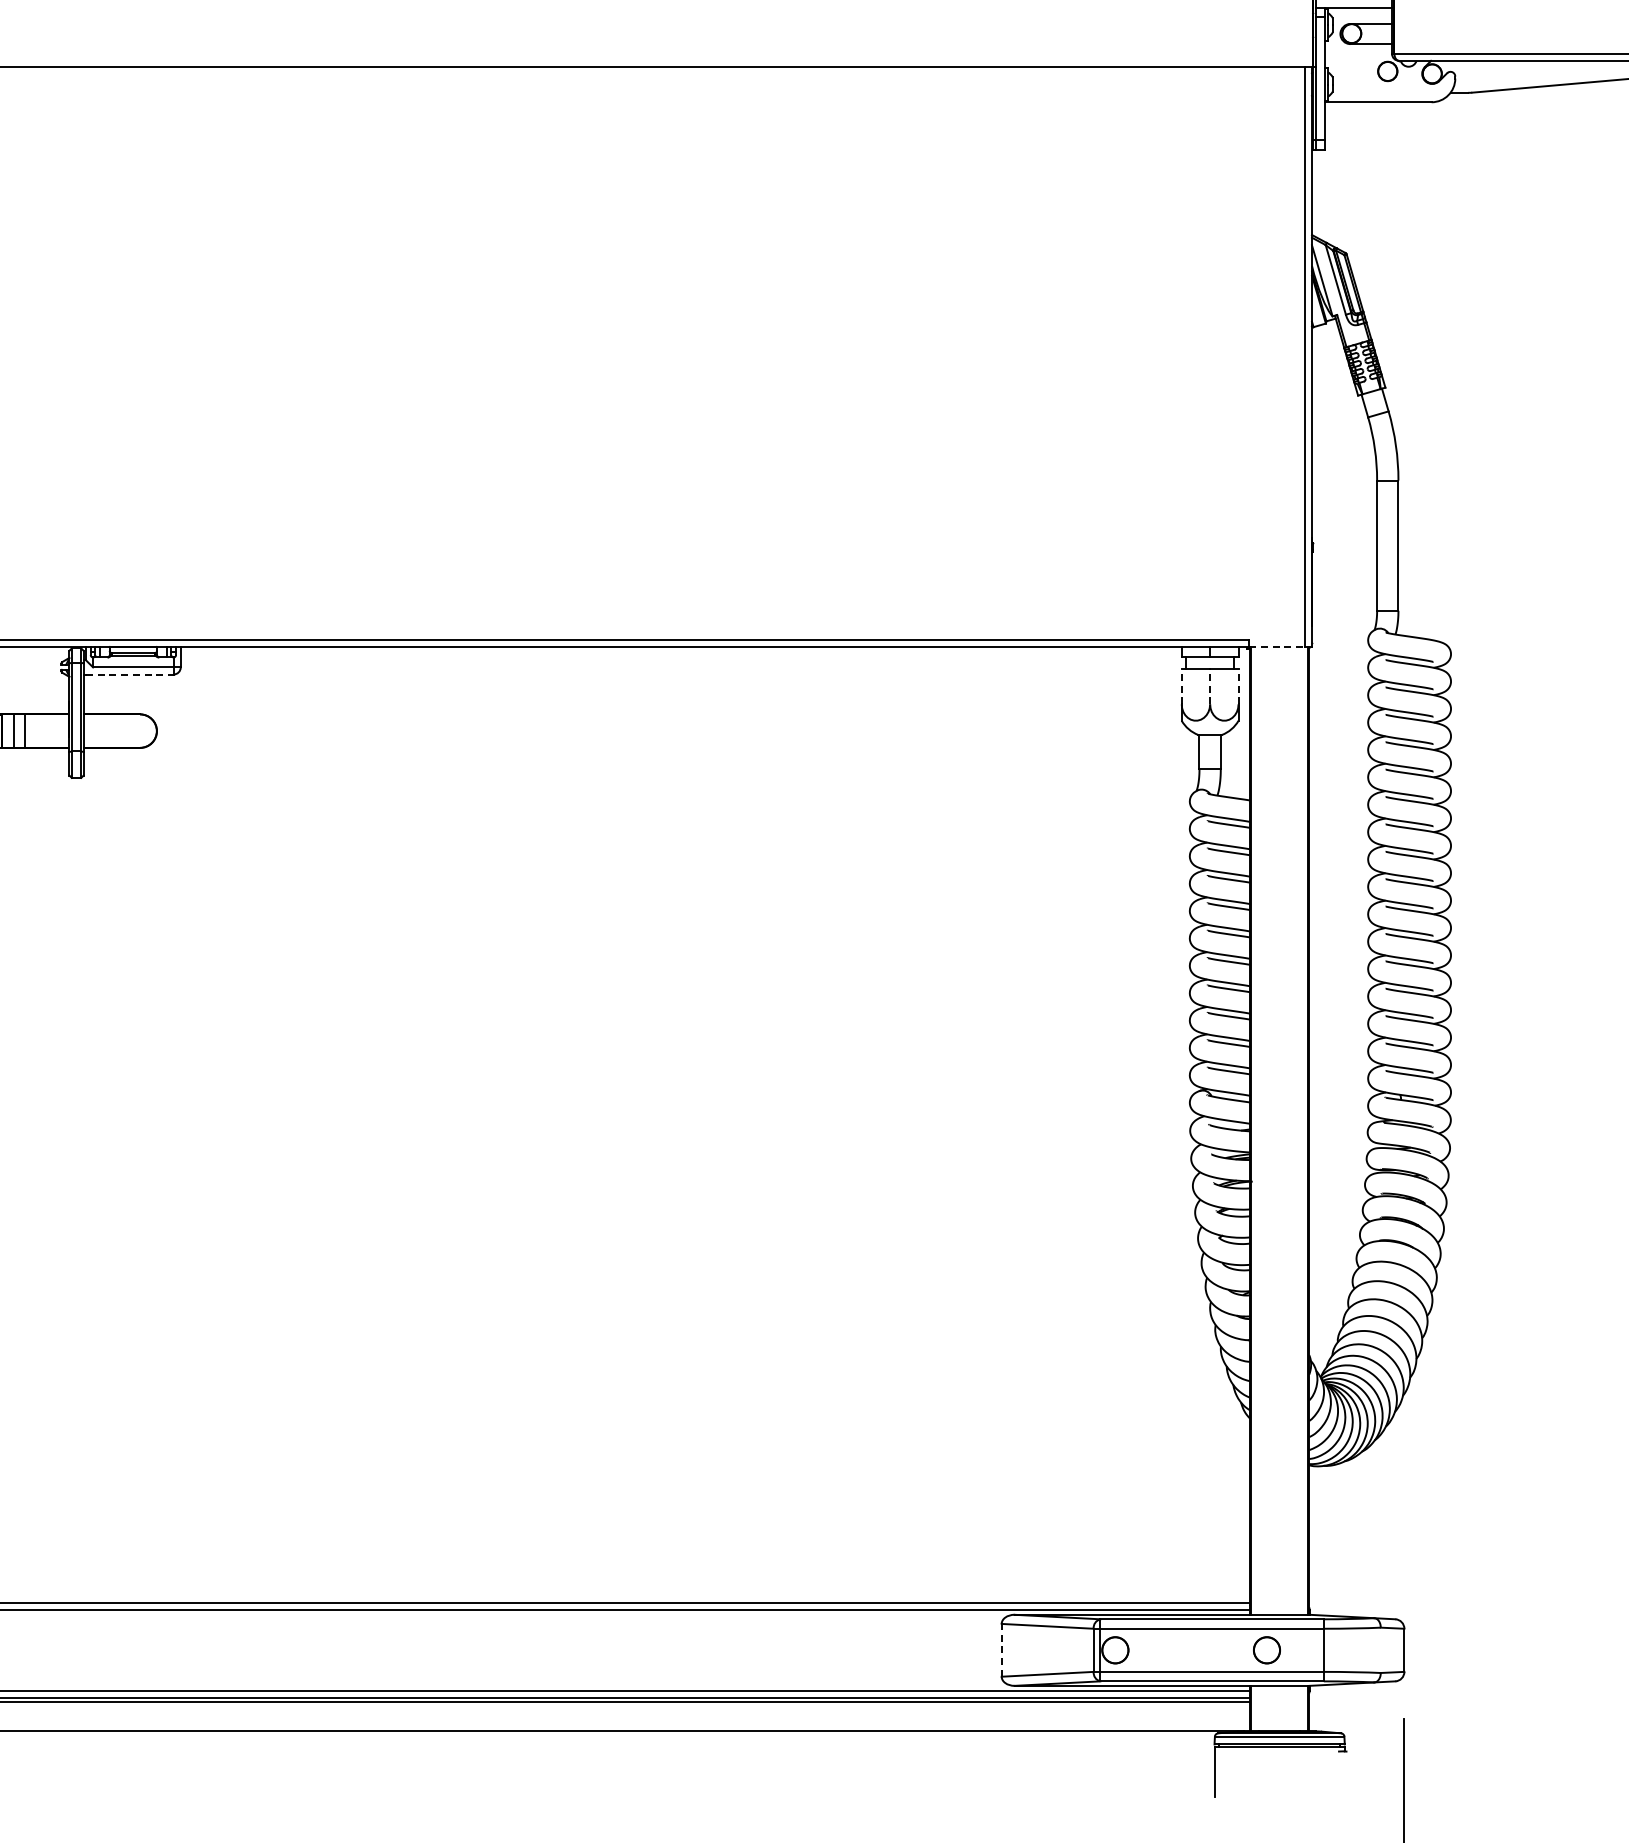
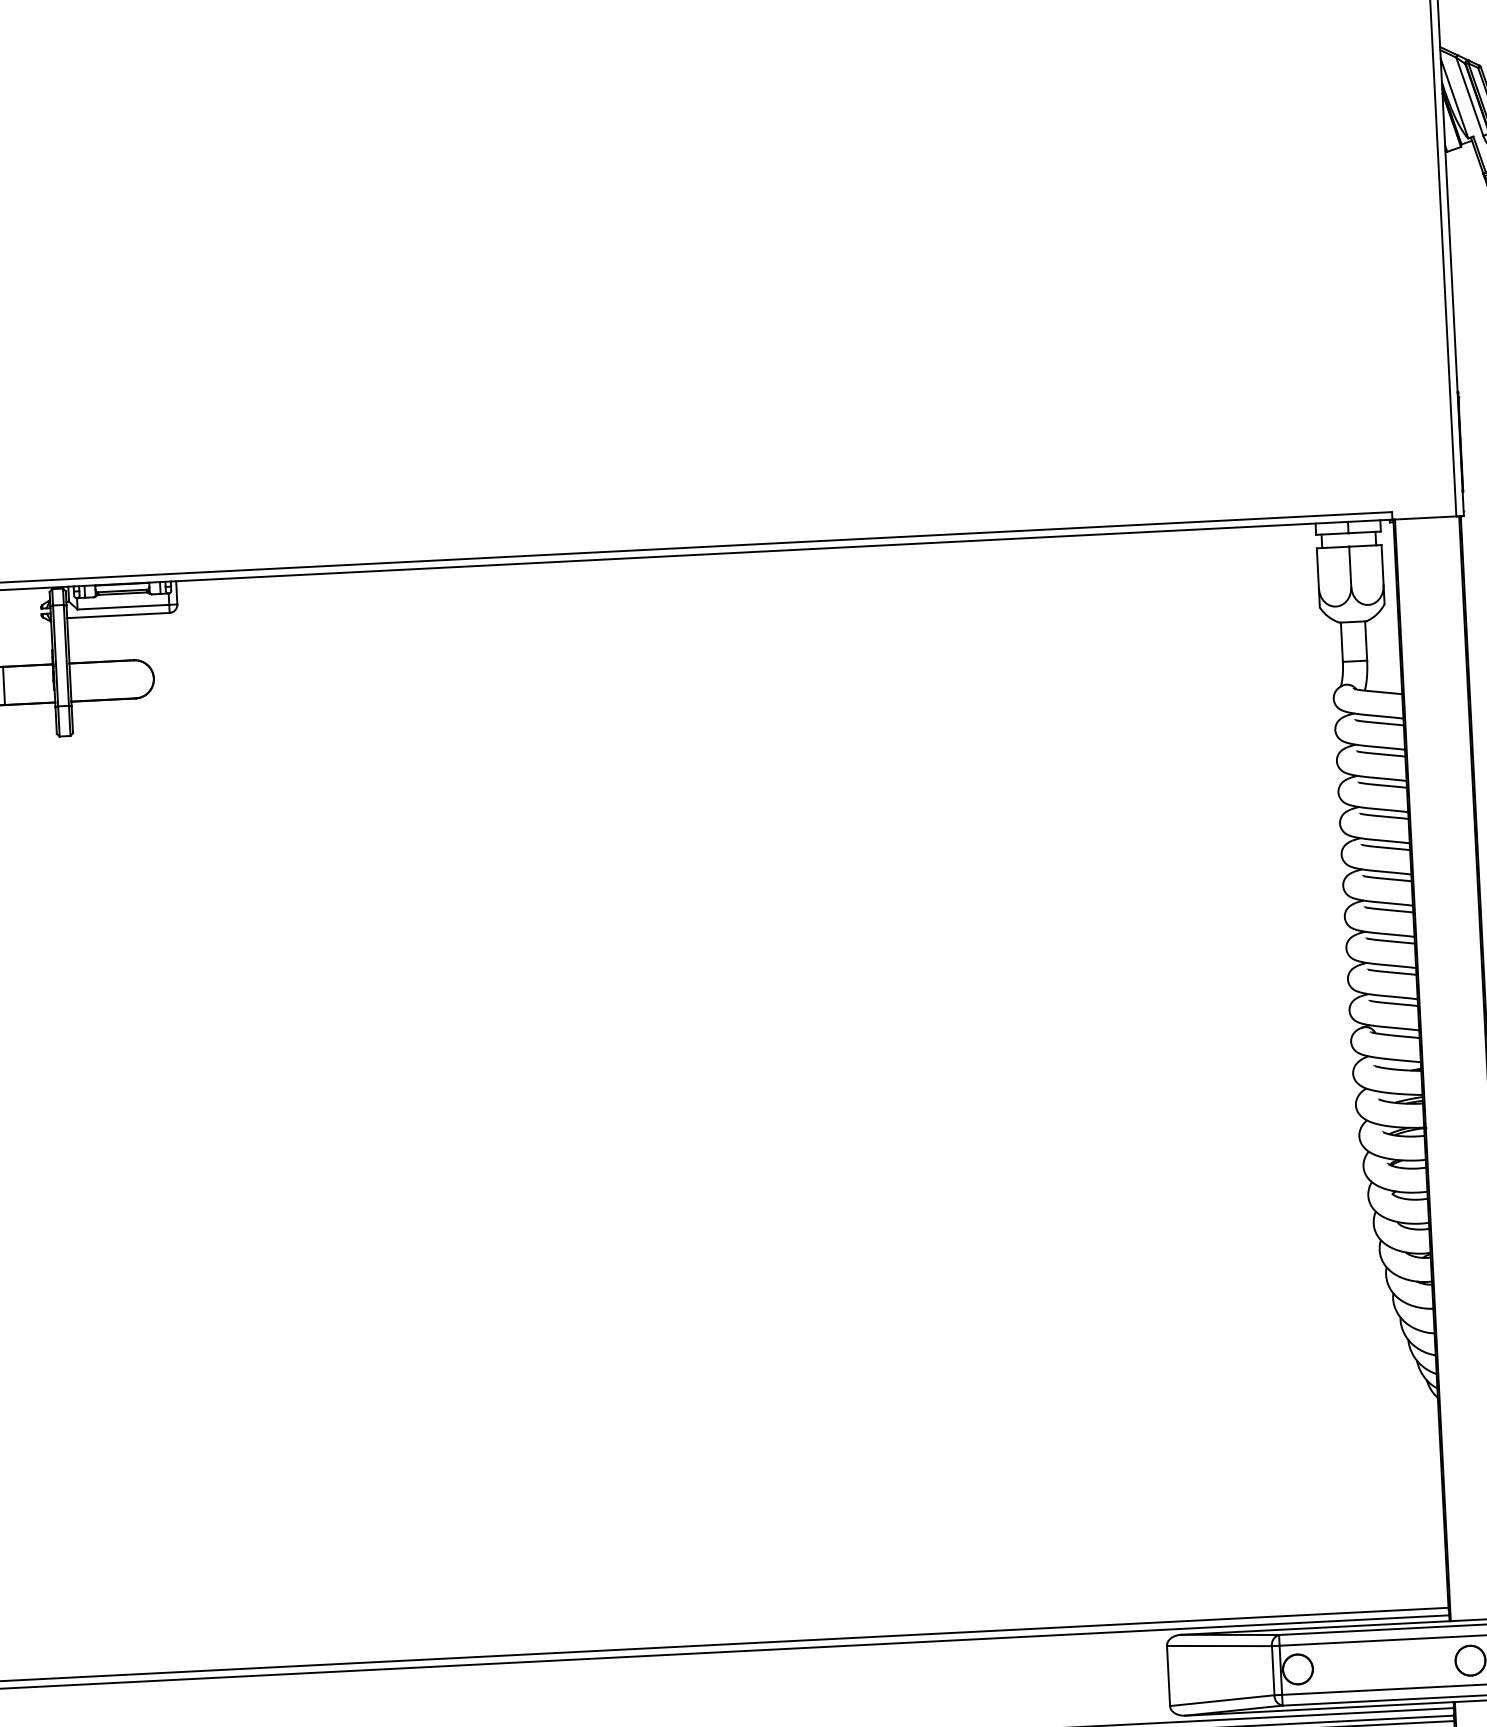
line: (1277, 647) -> (1424, 518), dashed -> solid
line: (129, 674) -> (119, 615), dashed -> solid
line: (1181, 686) -> (1317, 568), dashed -> solid
line: (1210, 686) -> (1350, 566), dashed -> solid
line: (1238, 686) -> (1382, 565), dashed -> solid
line: (1001, 1649) -> (1168, 1675), dashed -> solid

